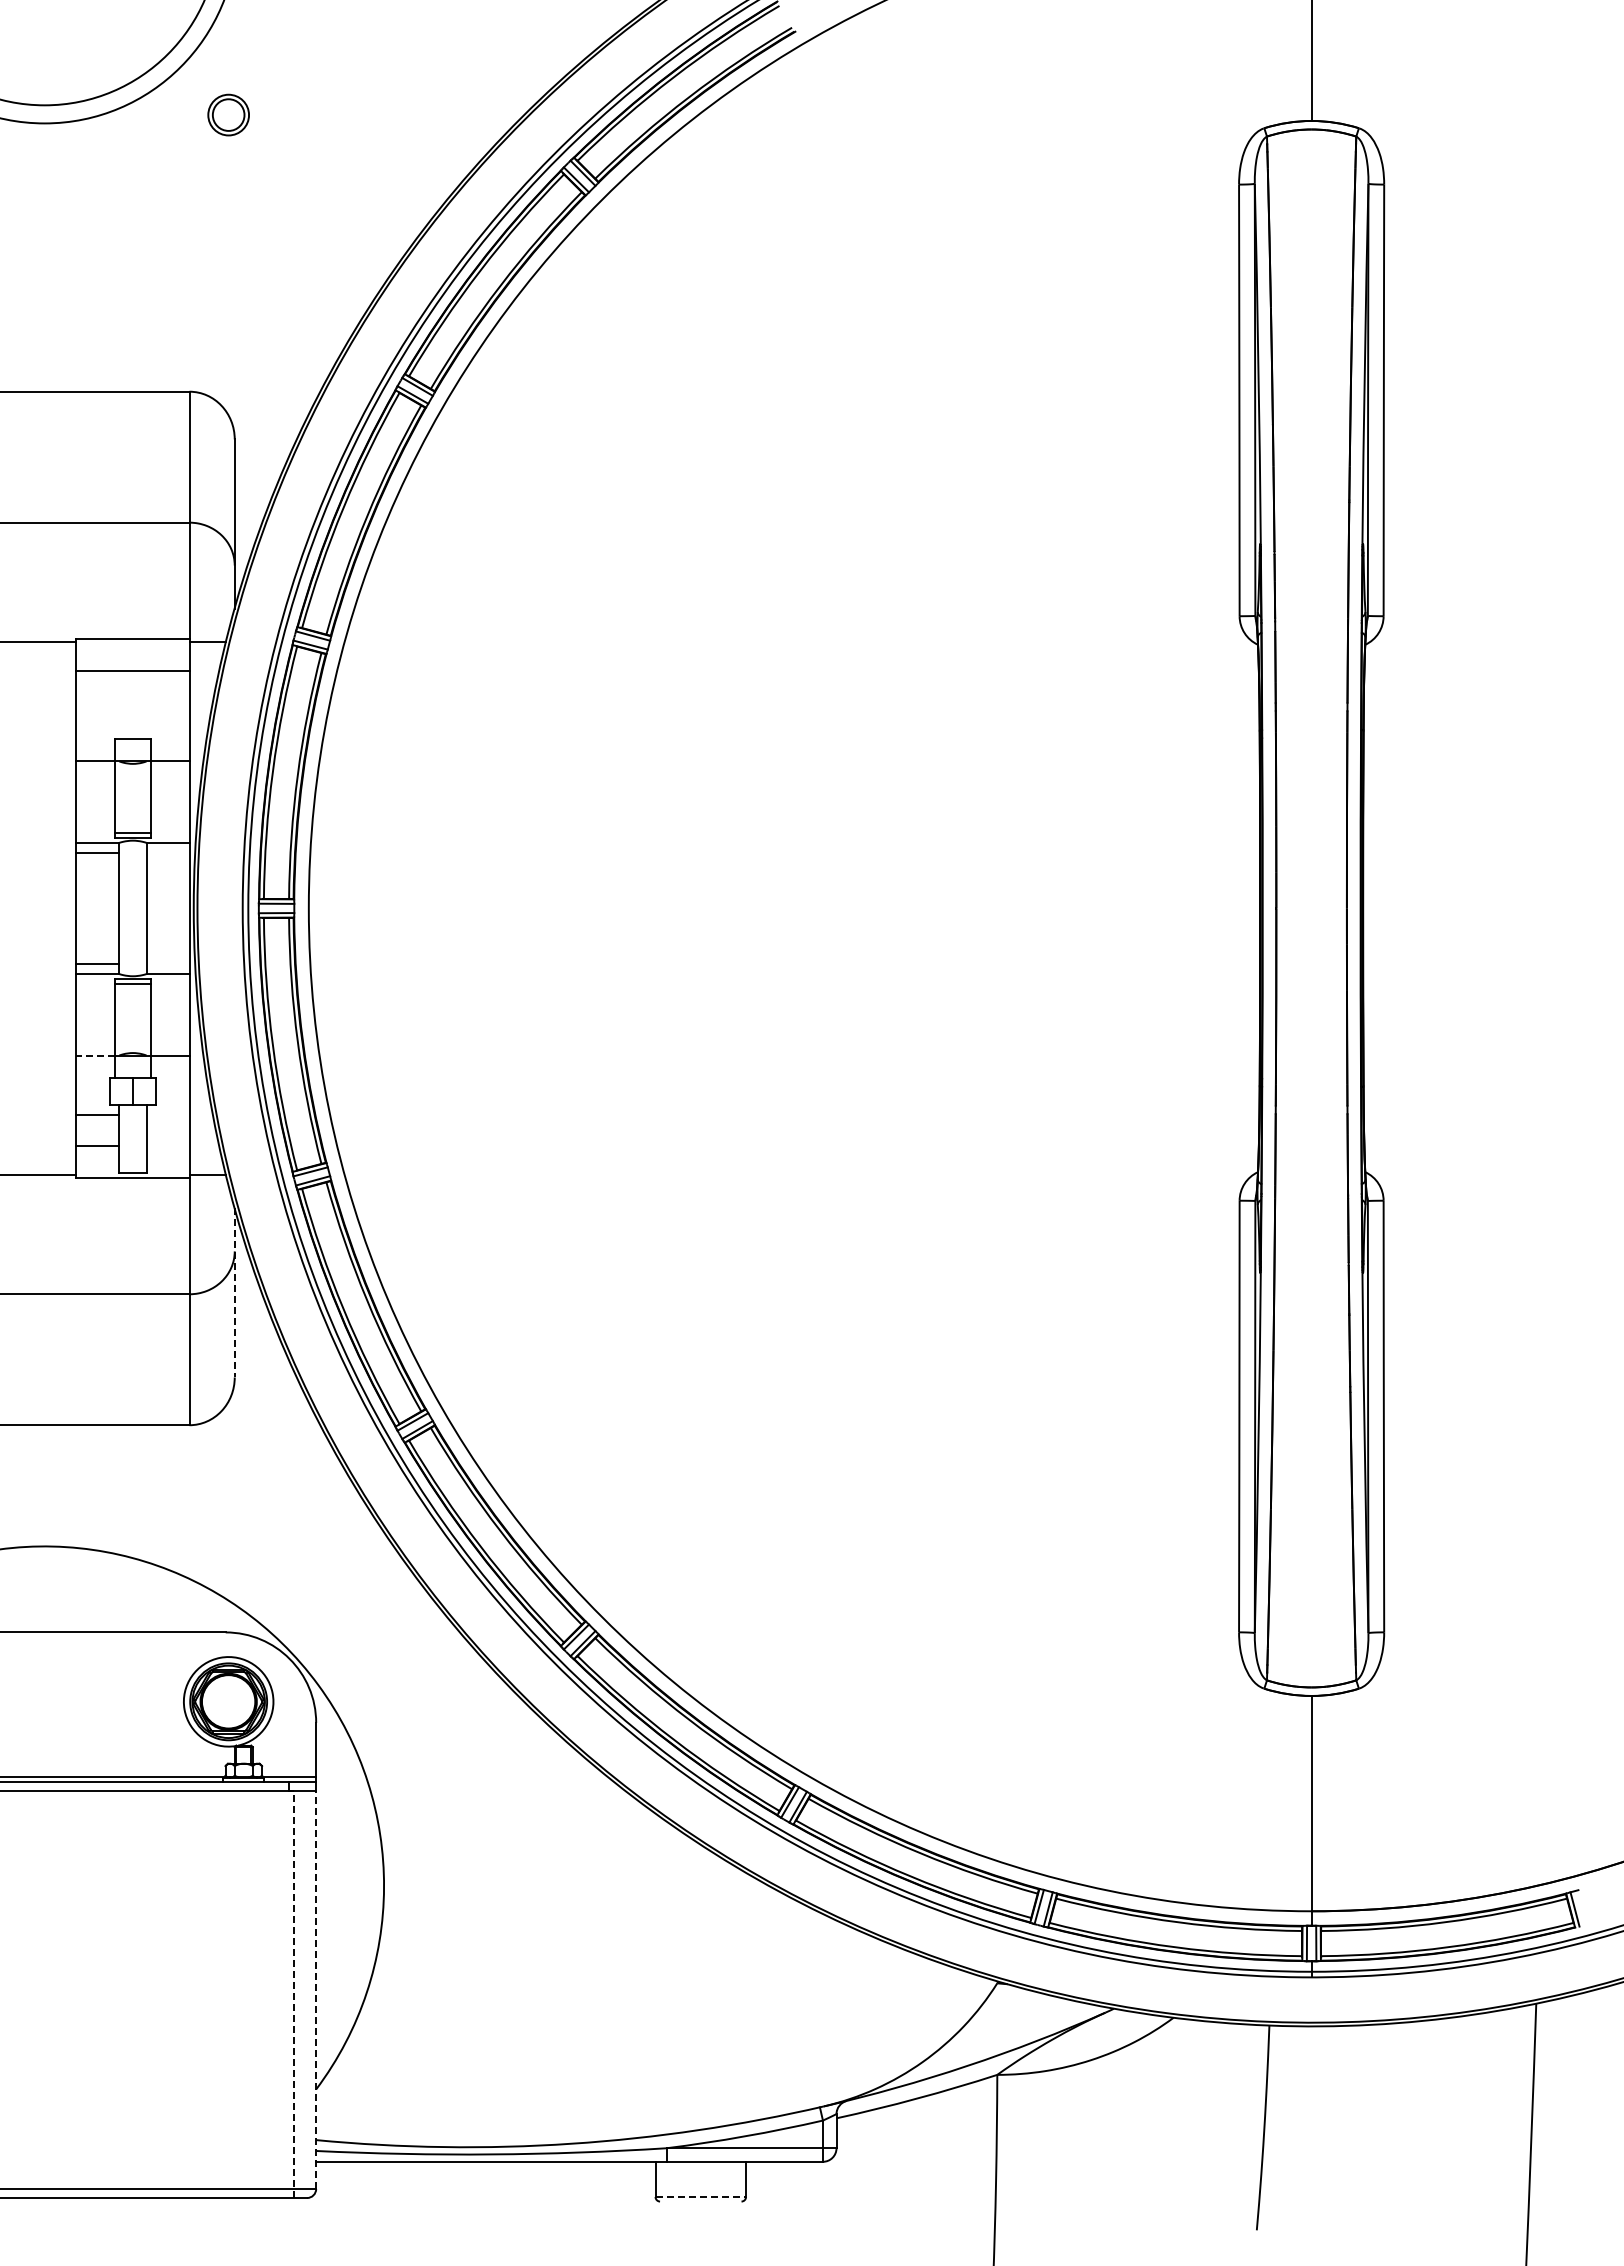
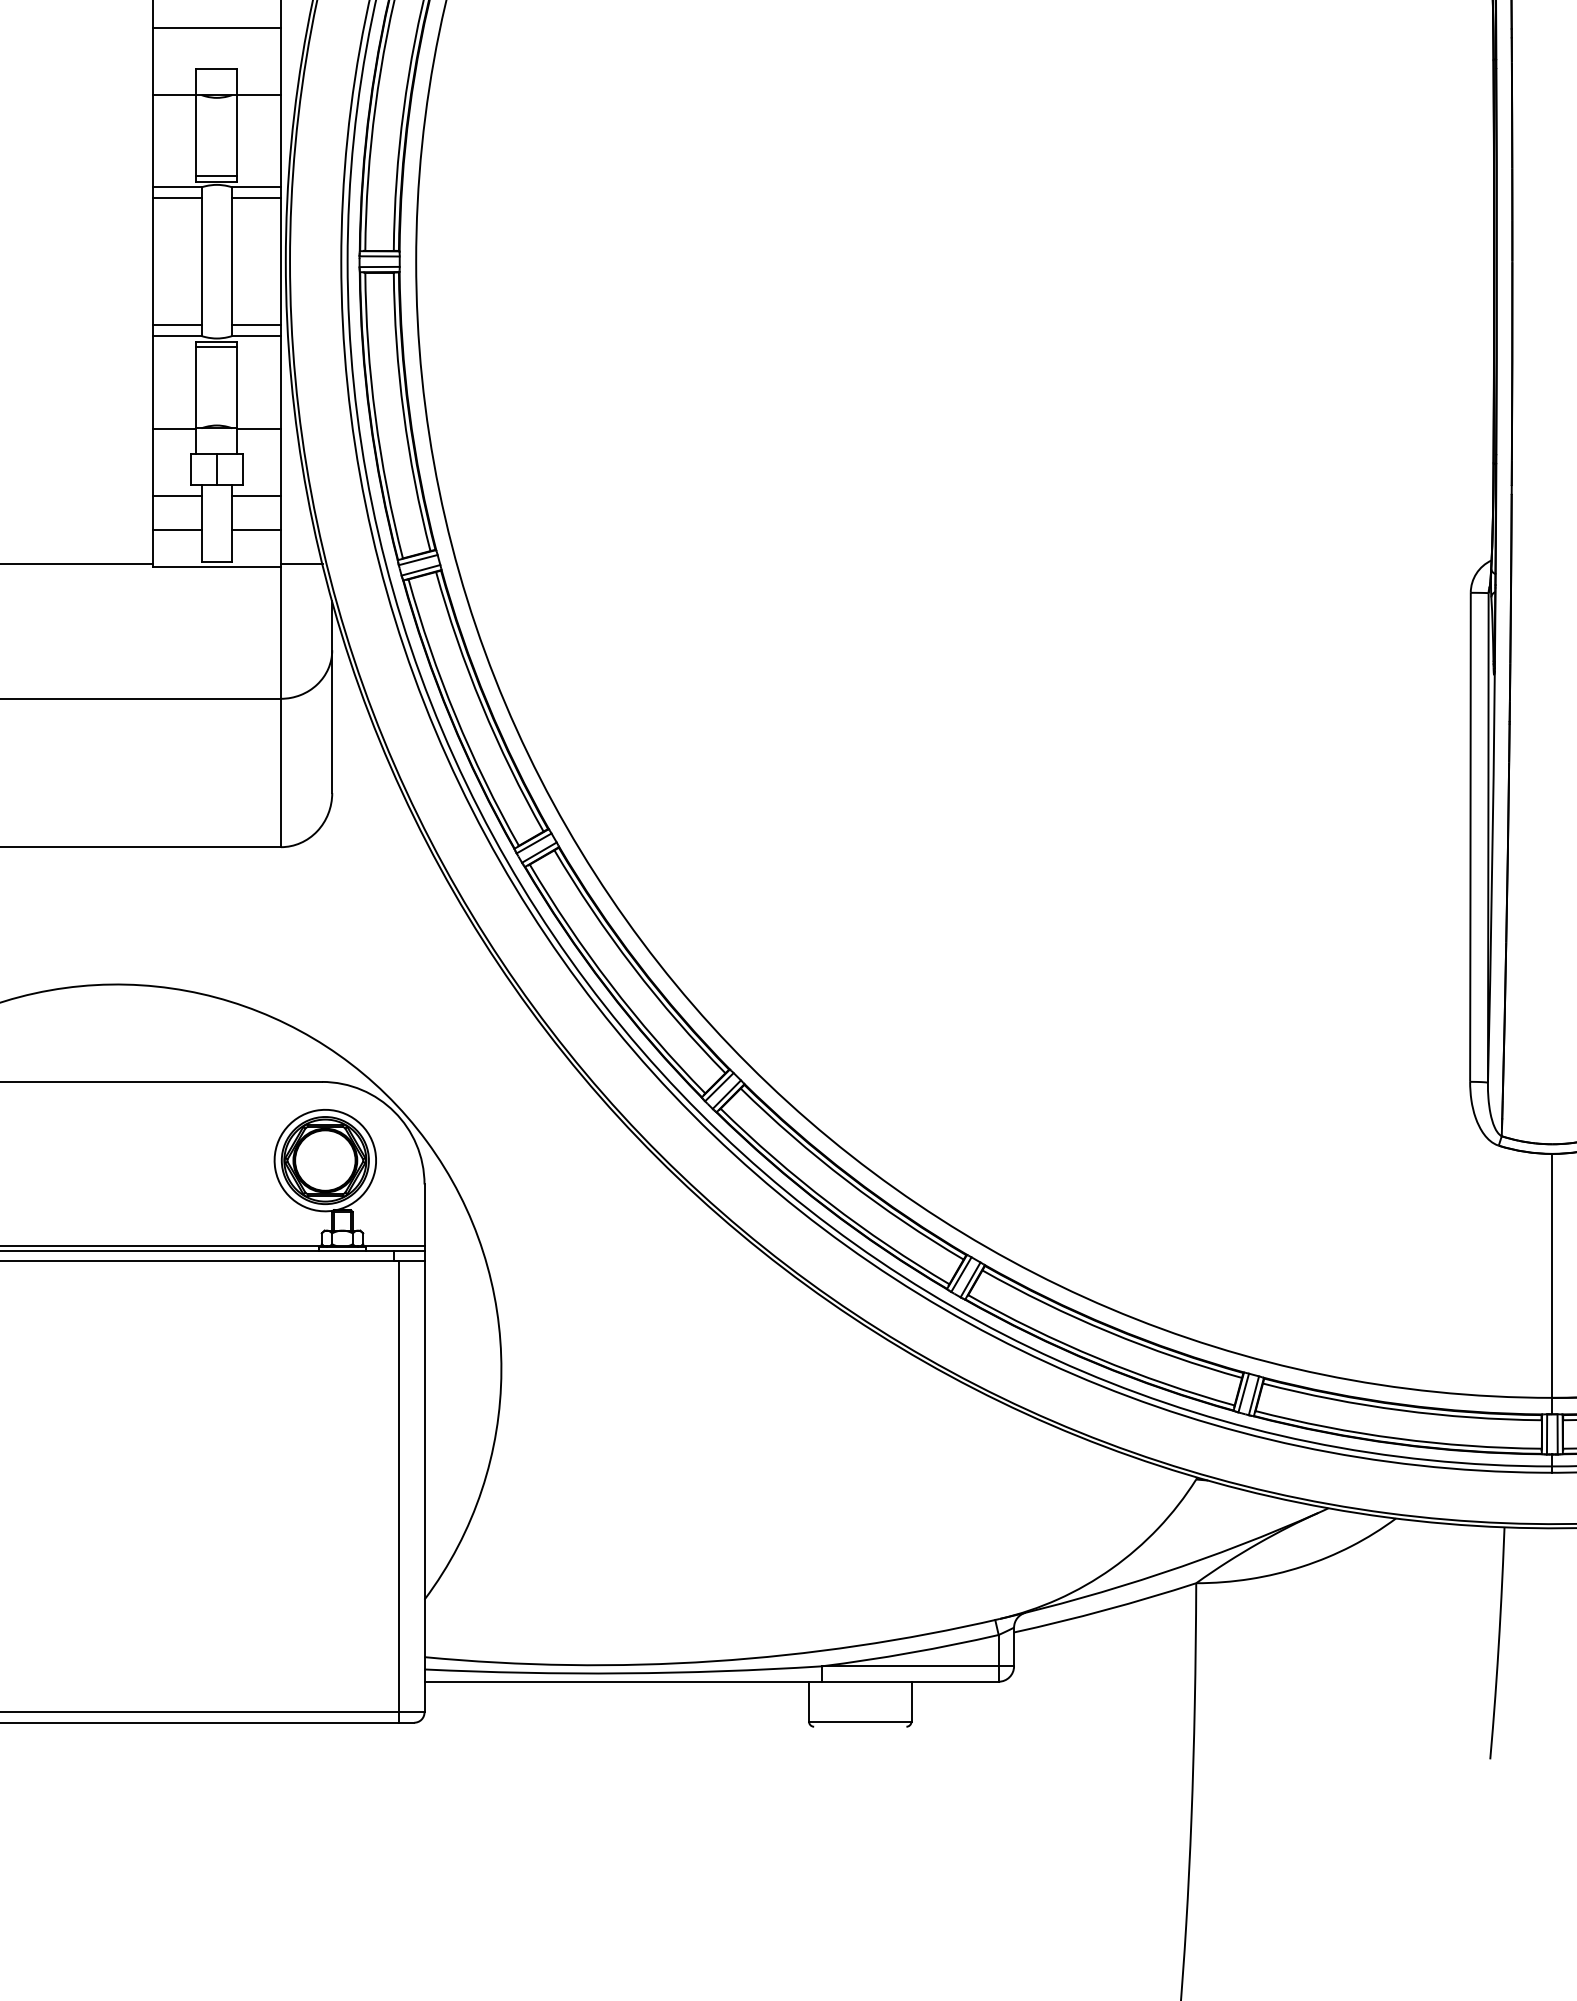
line: (132, 702) -> (216, 28), added
line: (167, 852) -> (256, 198), added
line: (167, 964) -> (256, 325), added
line: (95, 1056) -> (174, 429), dashed -> solid
line: (167, 1114) -> (256, 495), added
line: (167, 1145) -> (256, 530), added
line: (234, 1292) -> (331, 696), dashed -> solid
line: (316, 1989) -> (424, 1486), dashed -> solid
line: (293, 1994) -> (398, 1492), dashed -> solid
line: (701, 2197) -> (861, 1722), dashed -> solid

